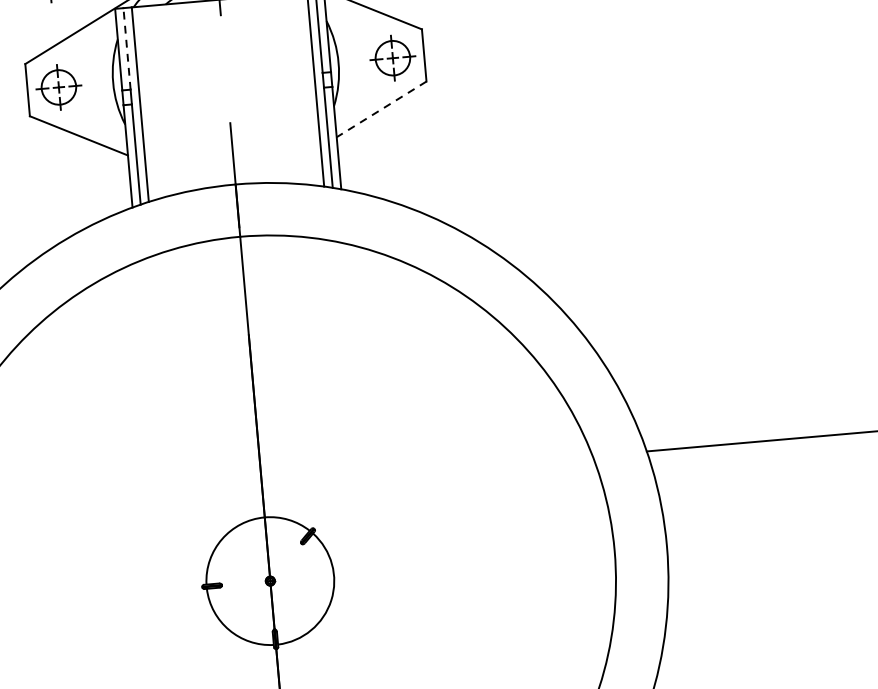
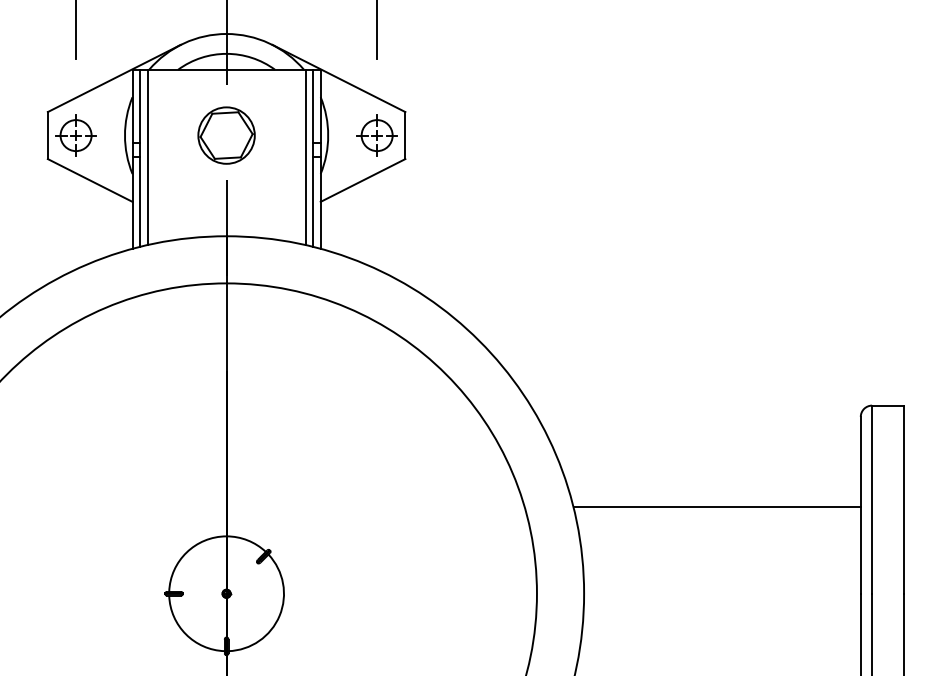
line: (127, 48) -> (140, 106), dashed -> solid
part: (225, 72) -> (226, 135), added
line: (381, 109) -> (362, 180), dashed -> solid

